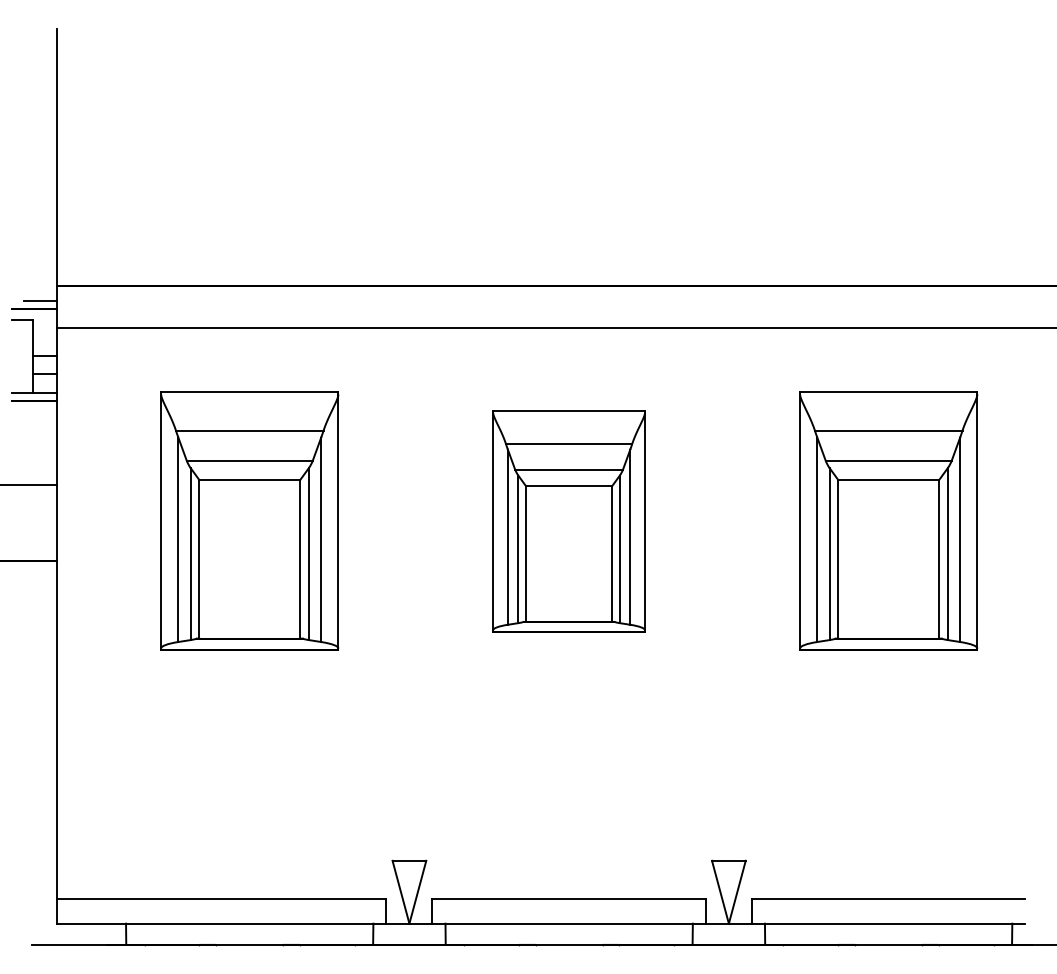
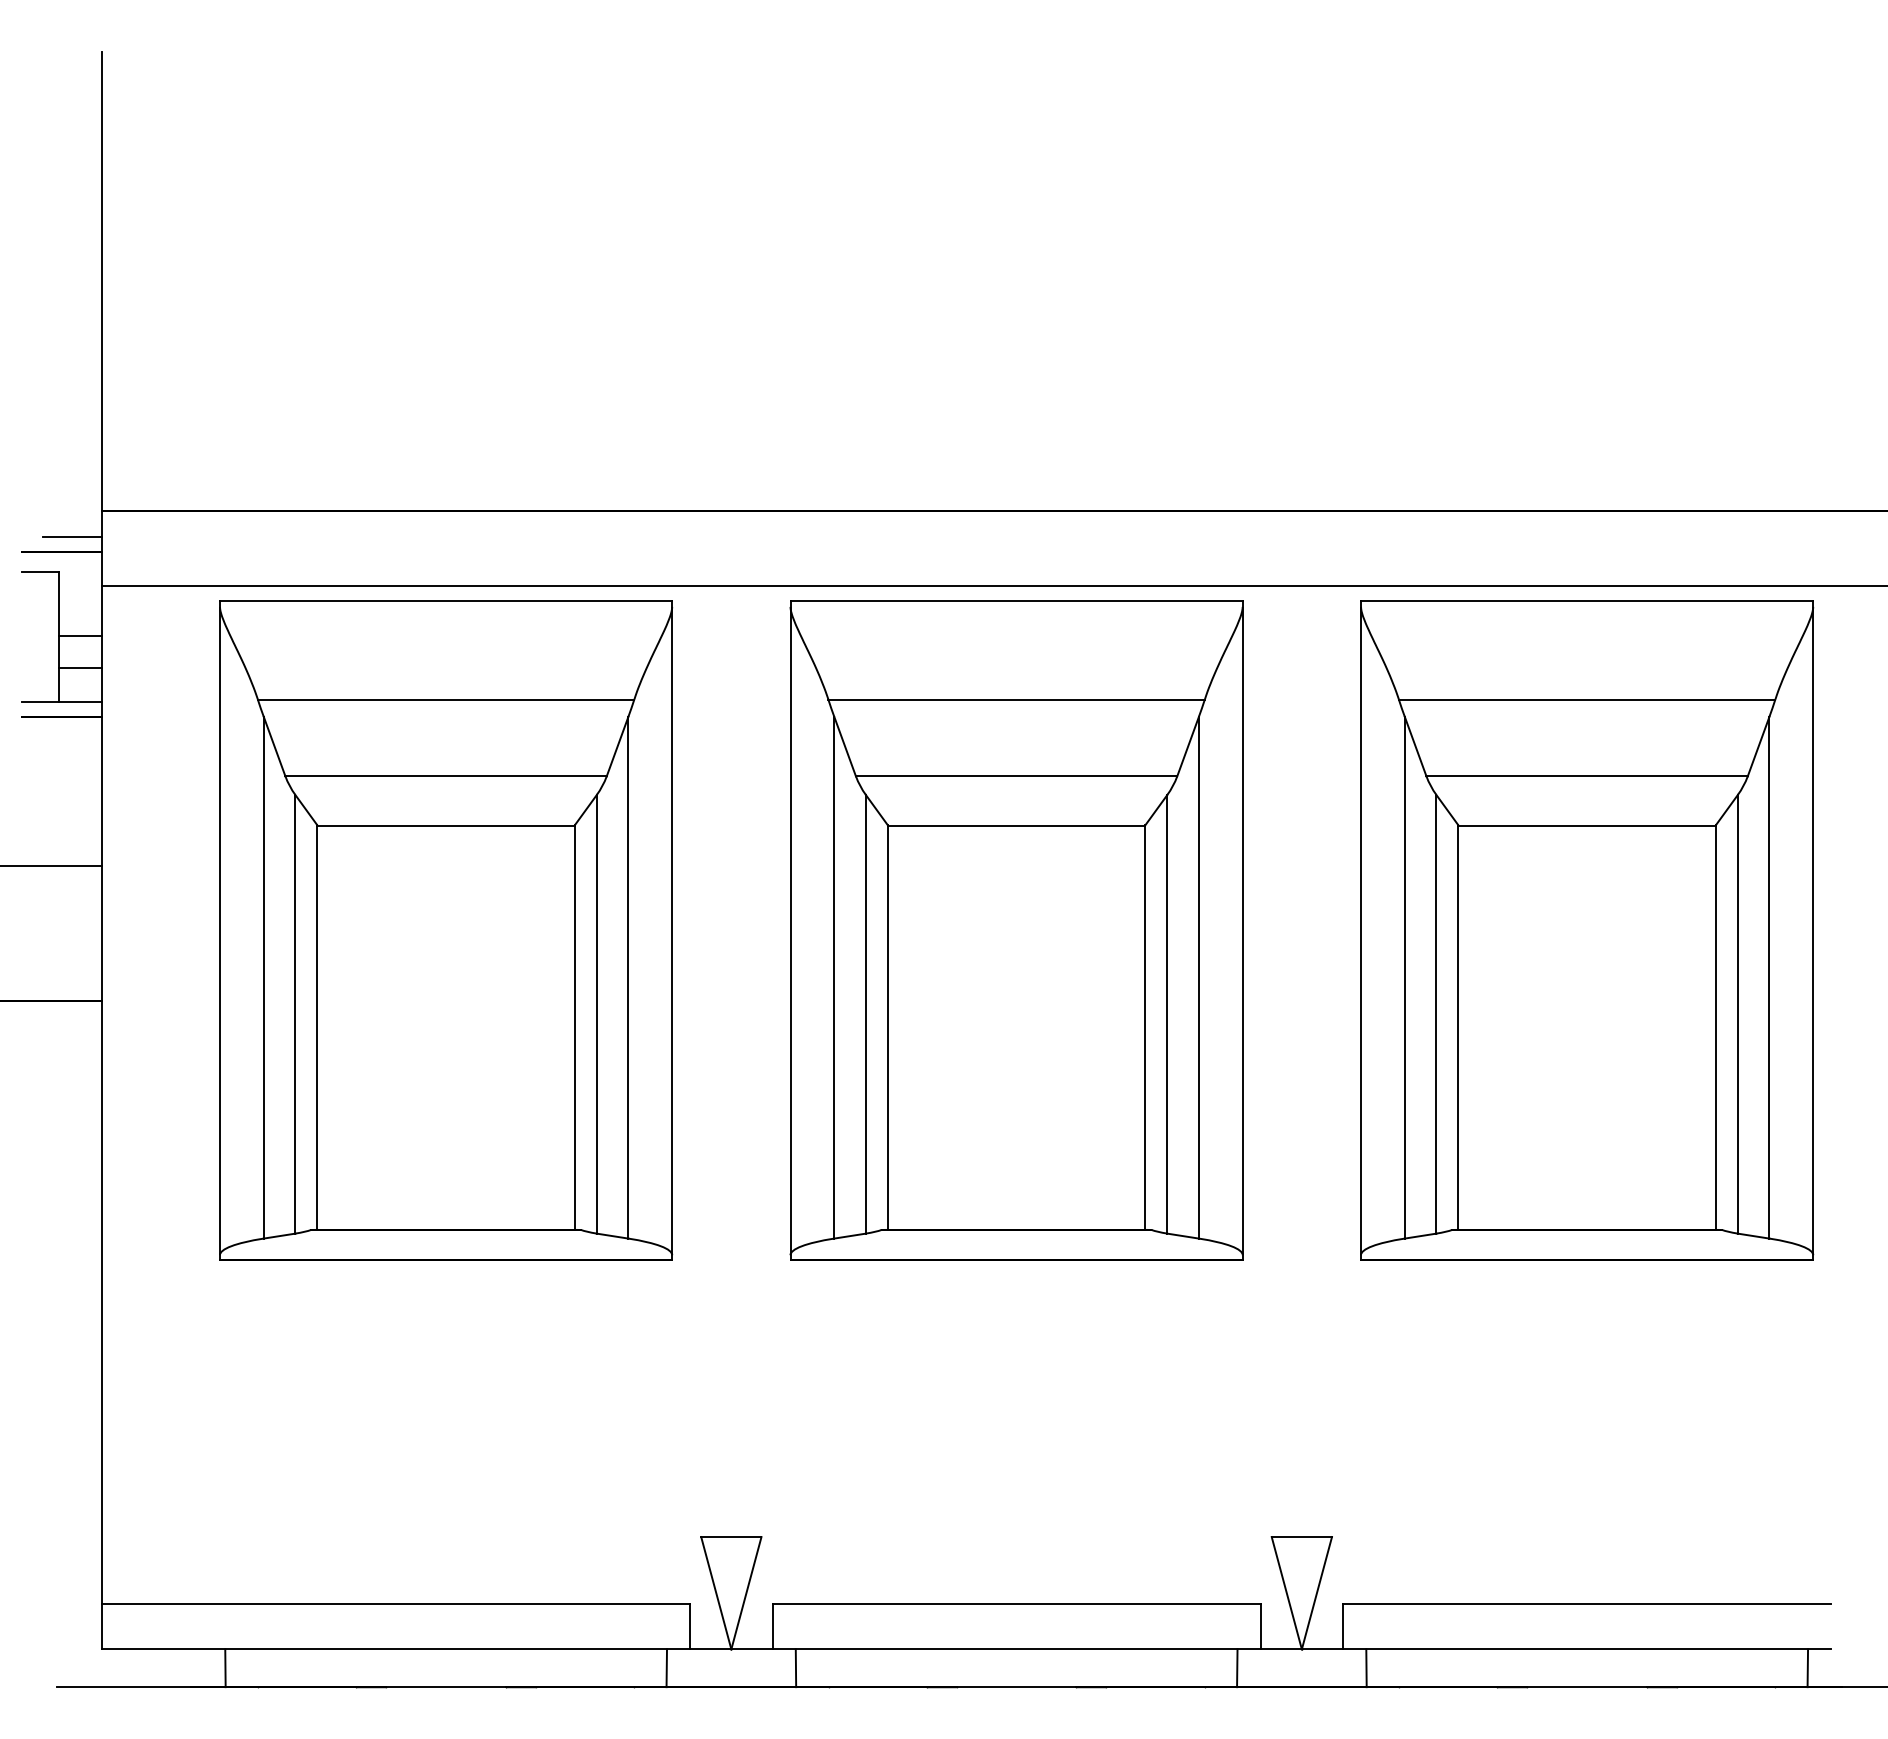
part: (249, 521) -> (445, 931), size x1.43
part: (568, 521) -> (1015, 931), size x1.67
part: (888, 521) -> (1586, 931), size x1.43

